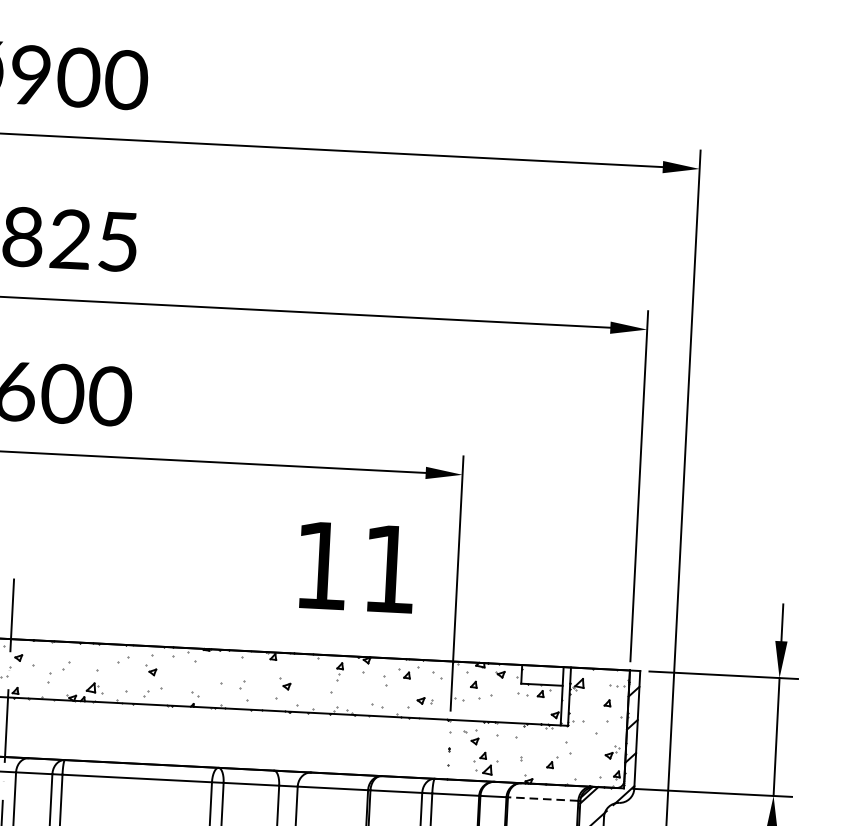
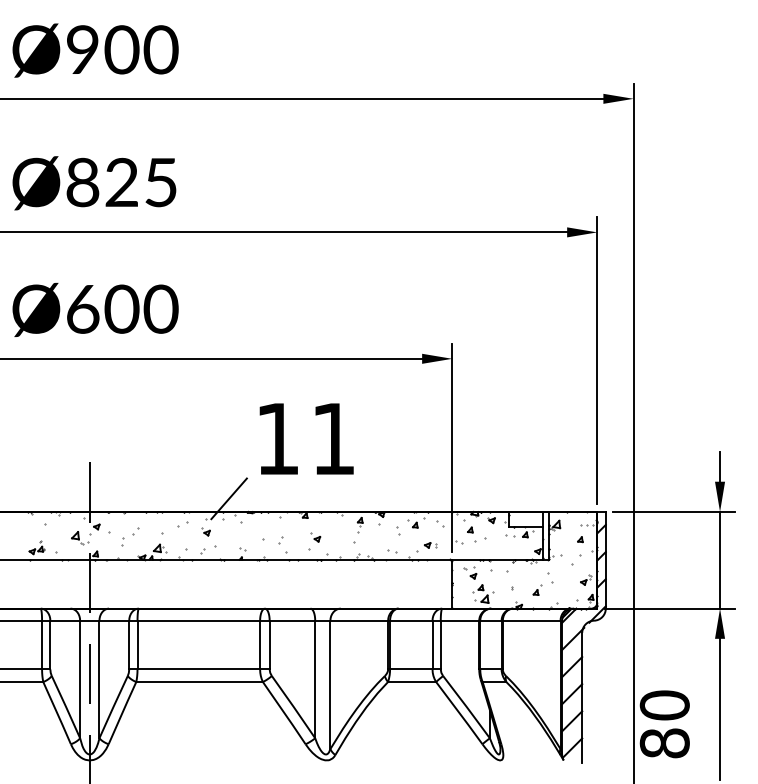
text: (356, 566) -> (306, 438), moved
line: (180, 631) -> (228, 498), added
line: (448, 748) -> (452, 583), added
line: (542, 798) -> (531, 620), dashed -> solid

